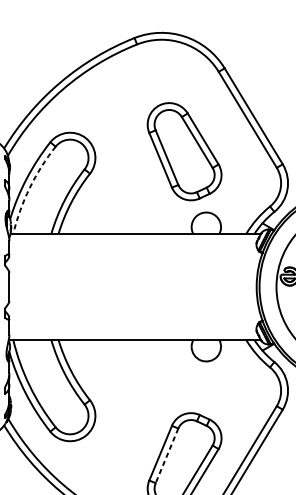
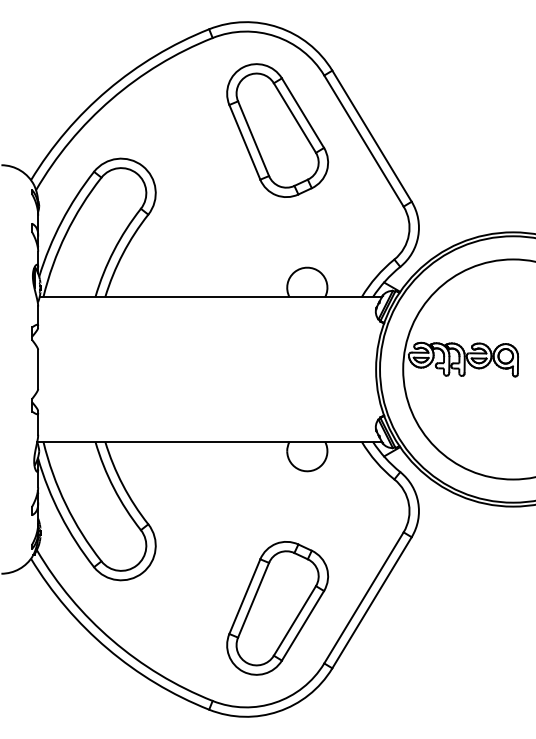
part: (184, 151) -> (277, 130), moved
arc: (29, 188) -> (65, 234), dashed -> solid
line: (166, 456) -> (253, 600), dashed -> solid

